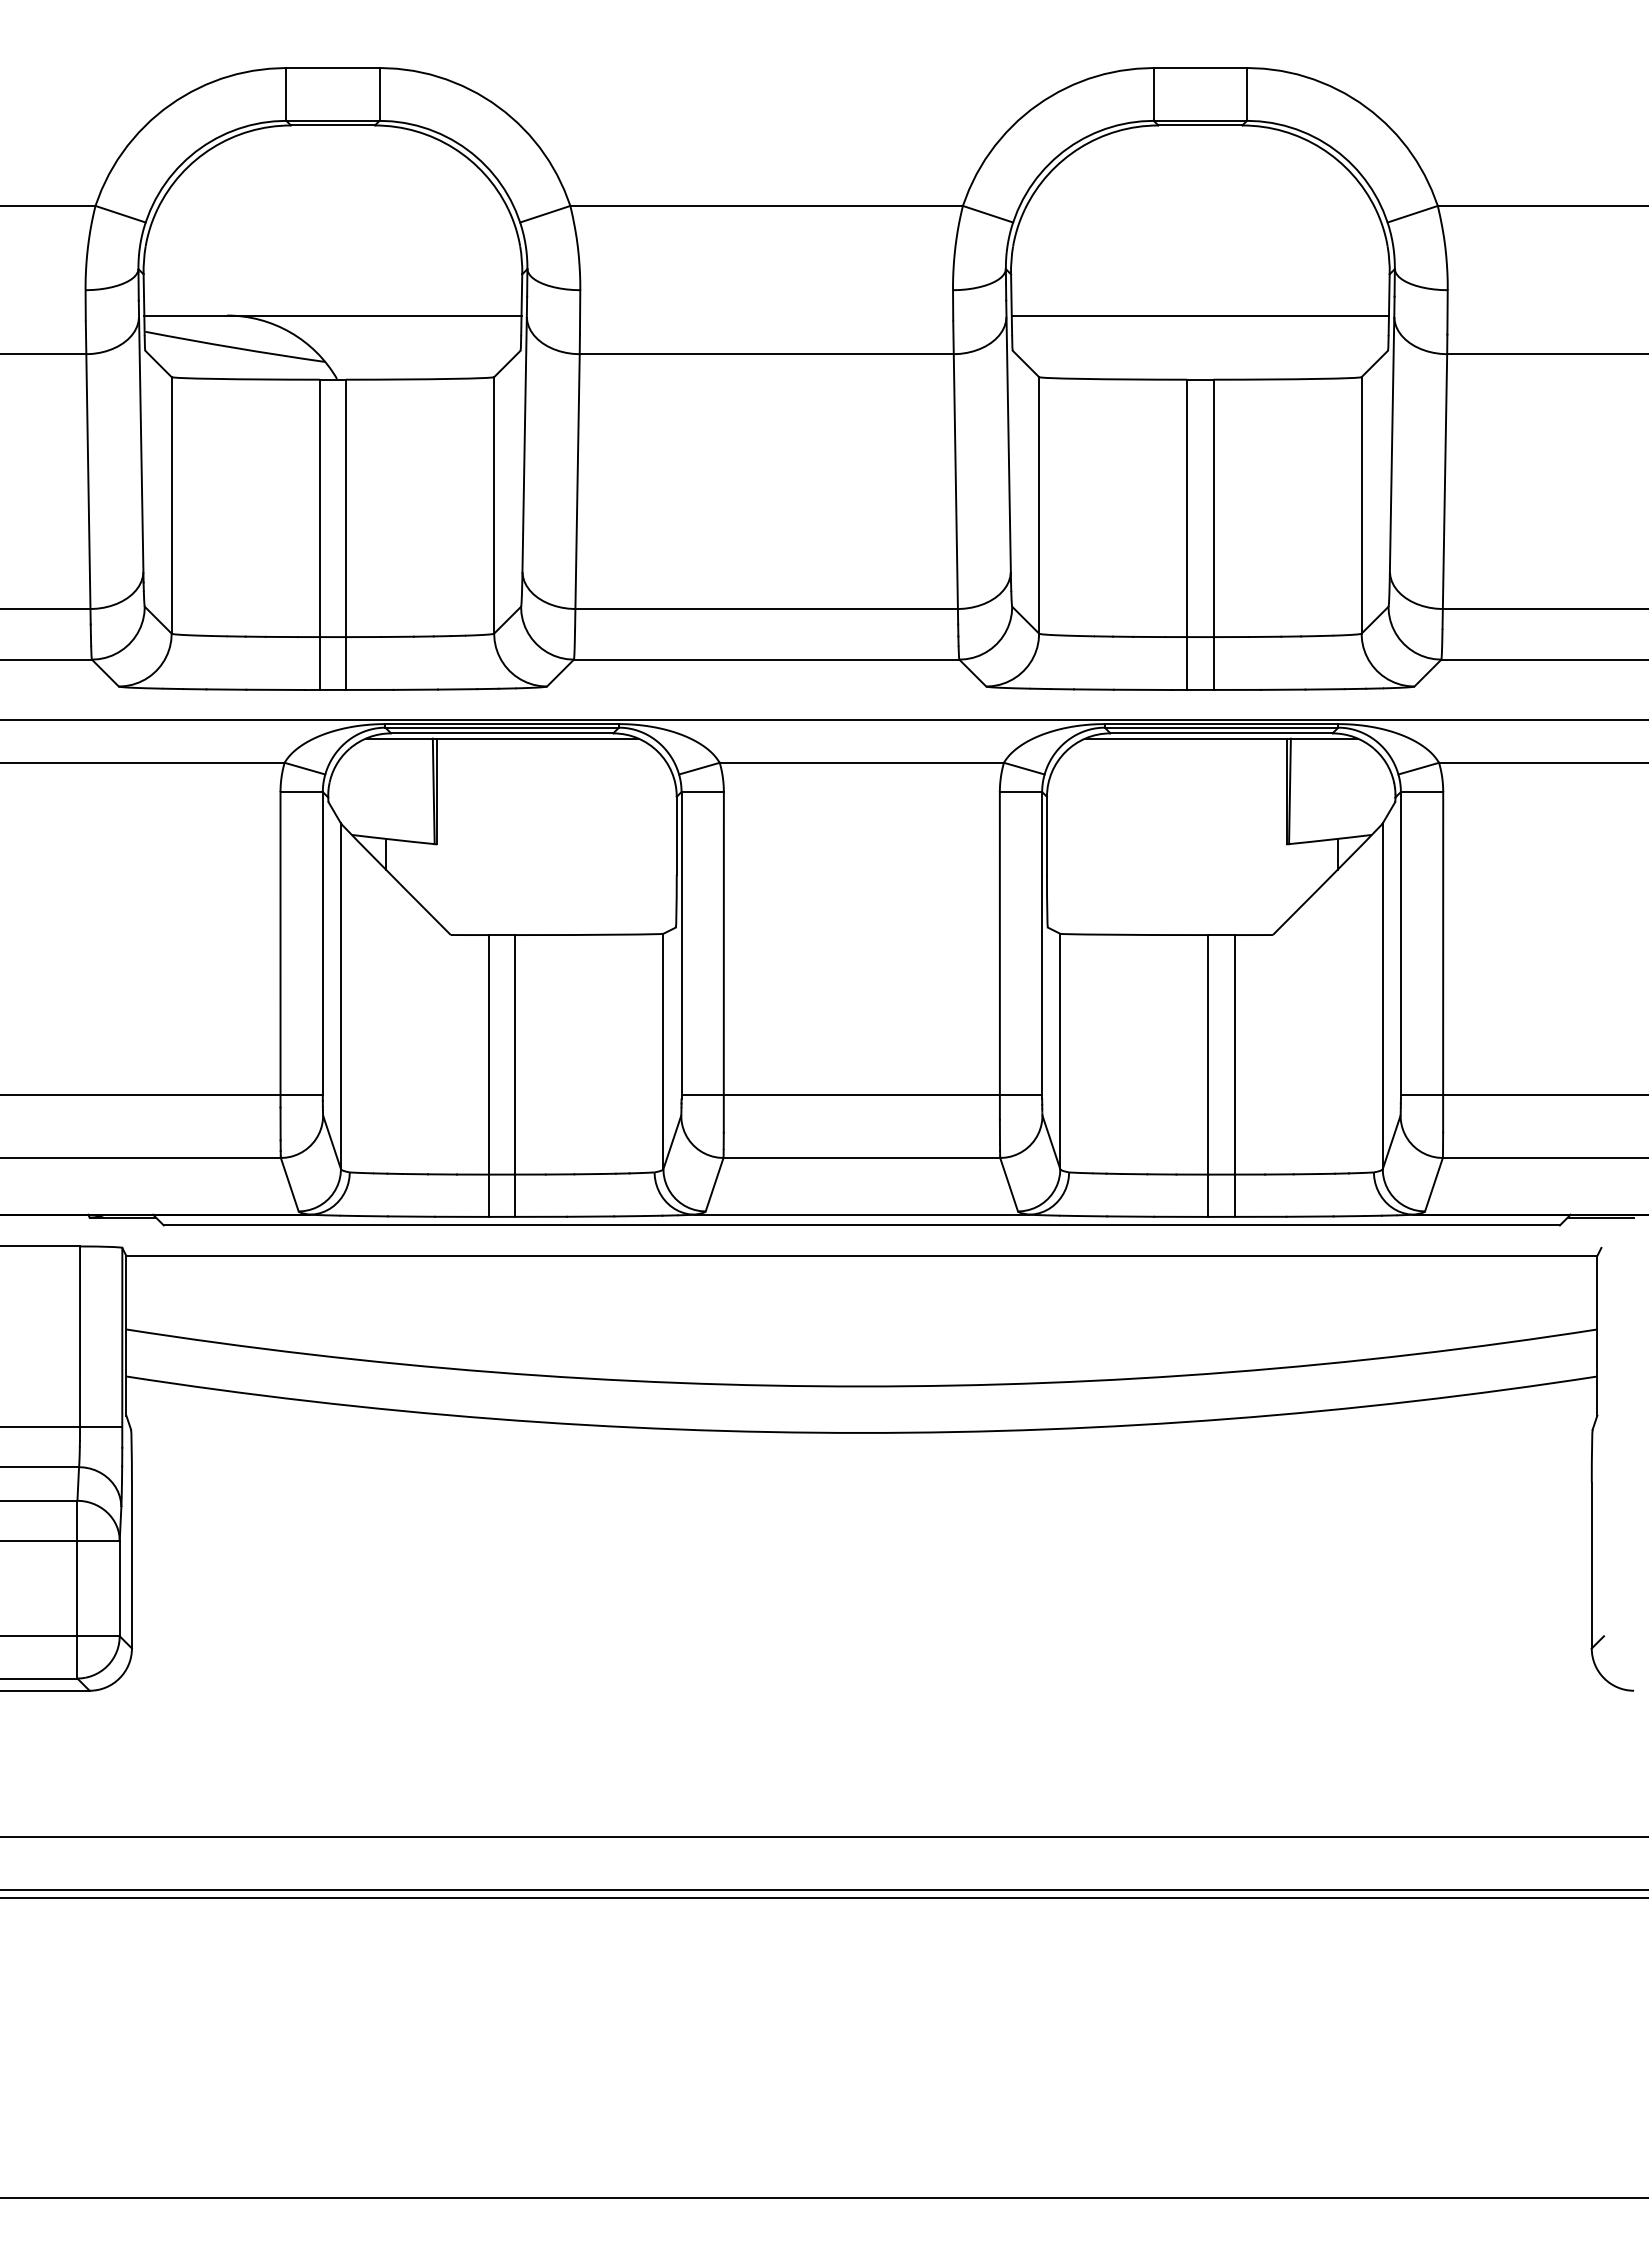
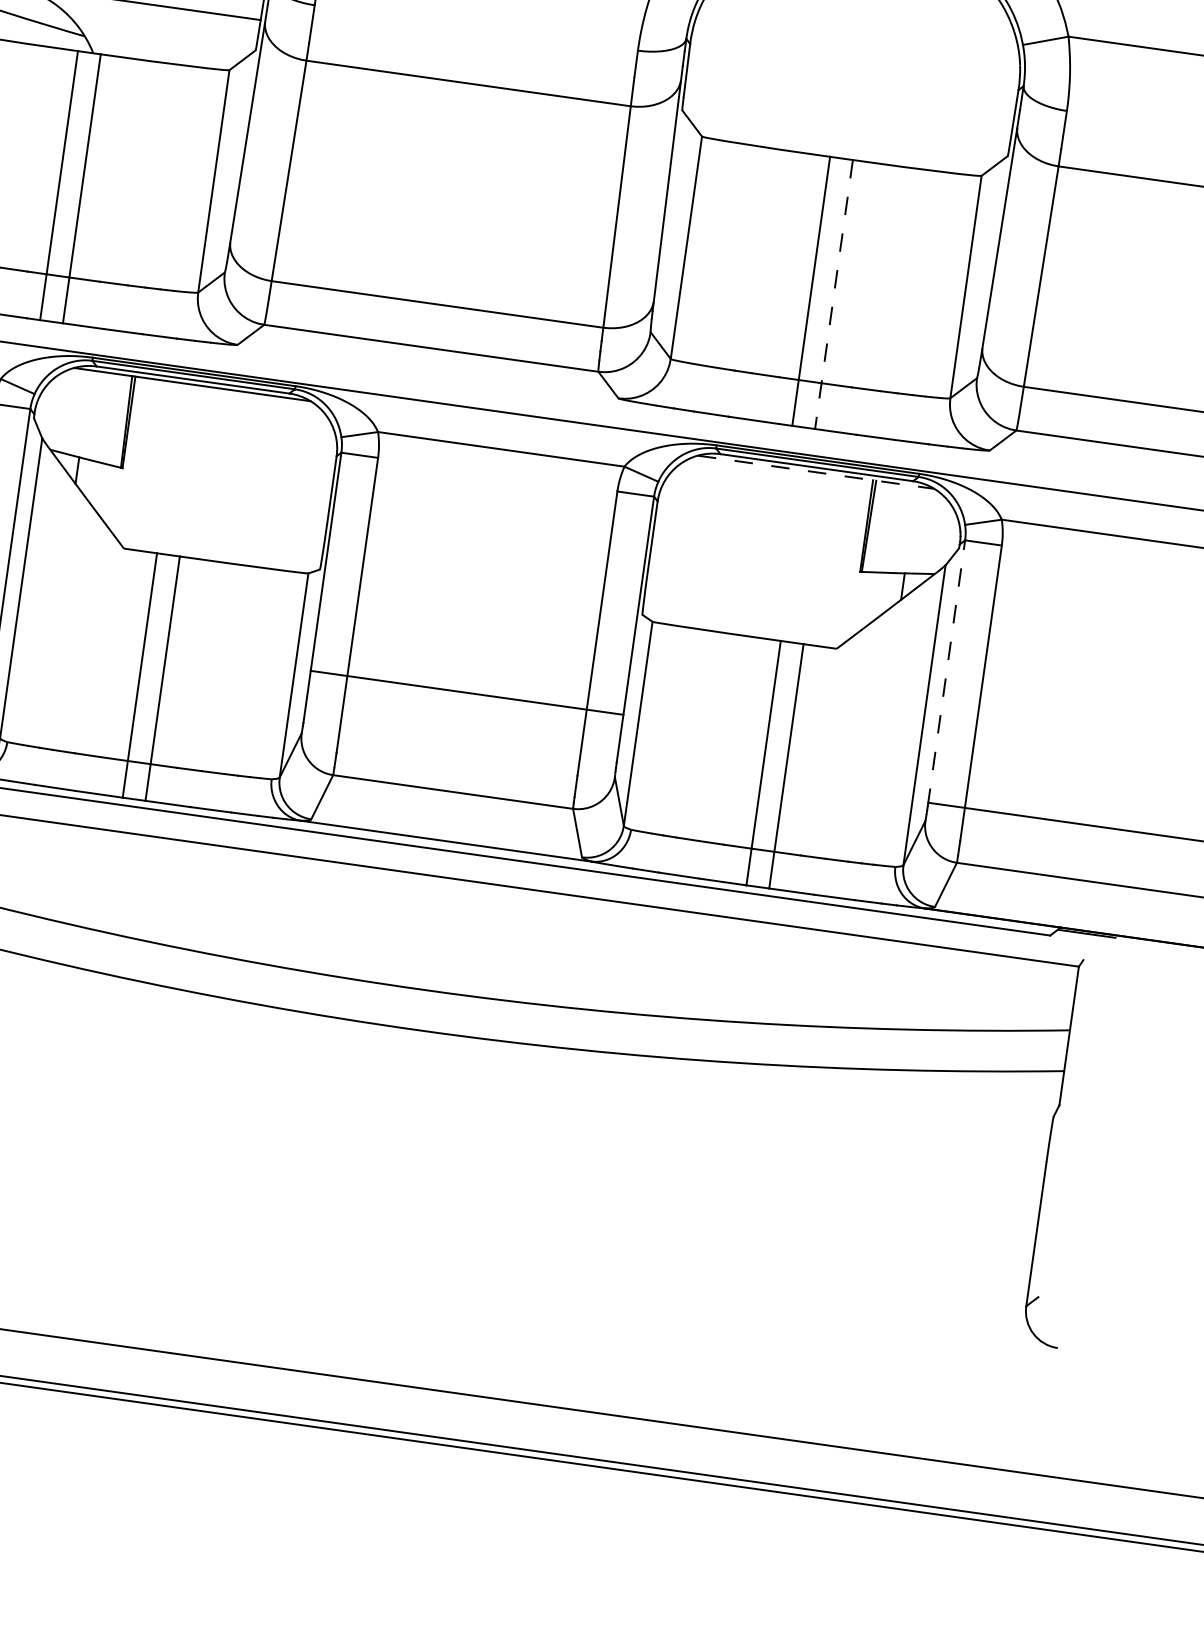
line: (1199, 315) -> (848, 102), removed
line: (1213, 535) -> (833, 295), solid -> dashed
line: (1222, 738) -> (816, 472), solid -> dashed
line: (1400, 945) -> (946, 673), solid -> dashed
line: (861, 1094) -> (466, 692), moved

